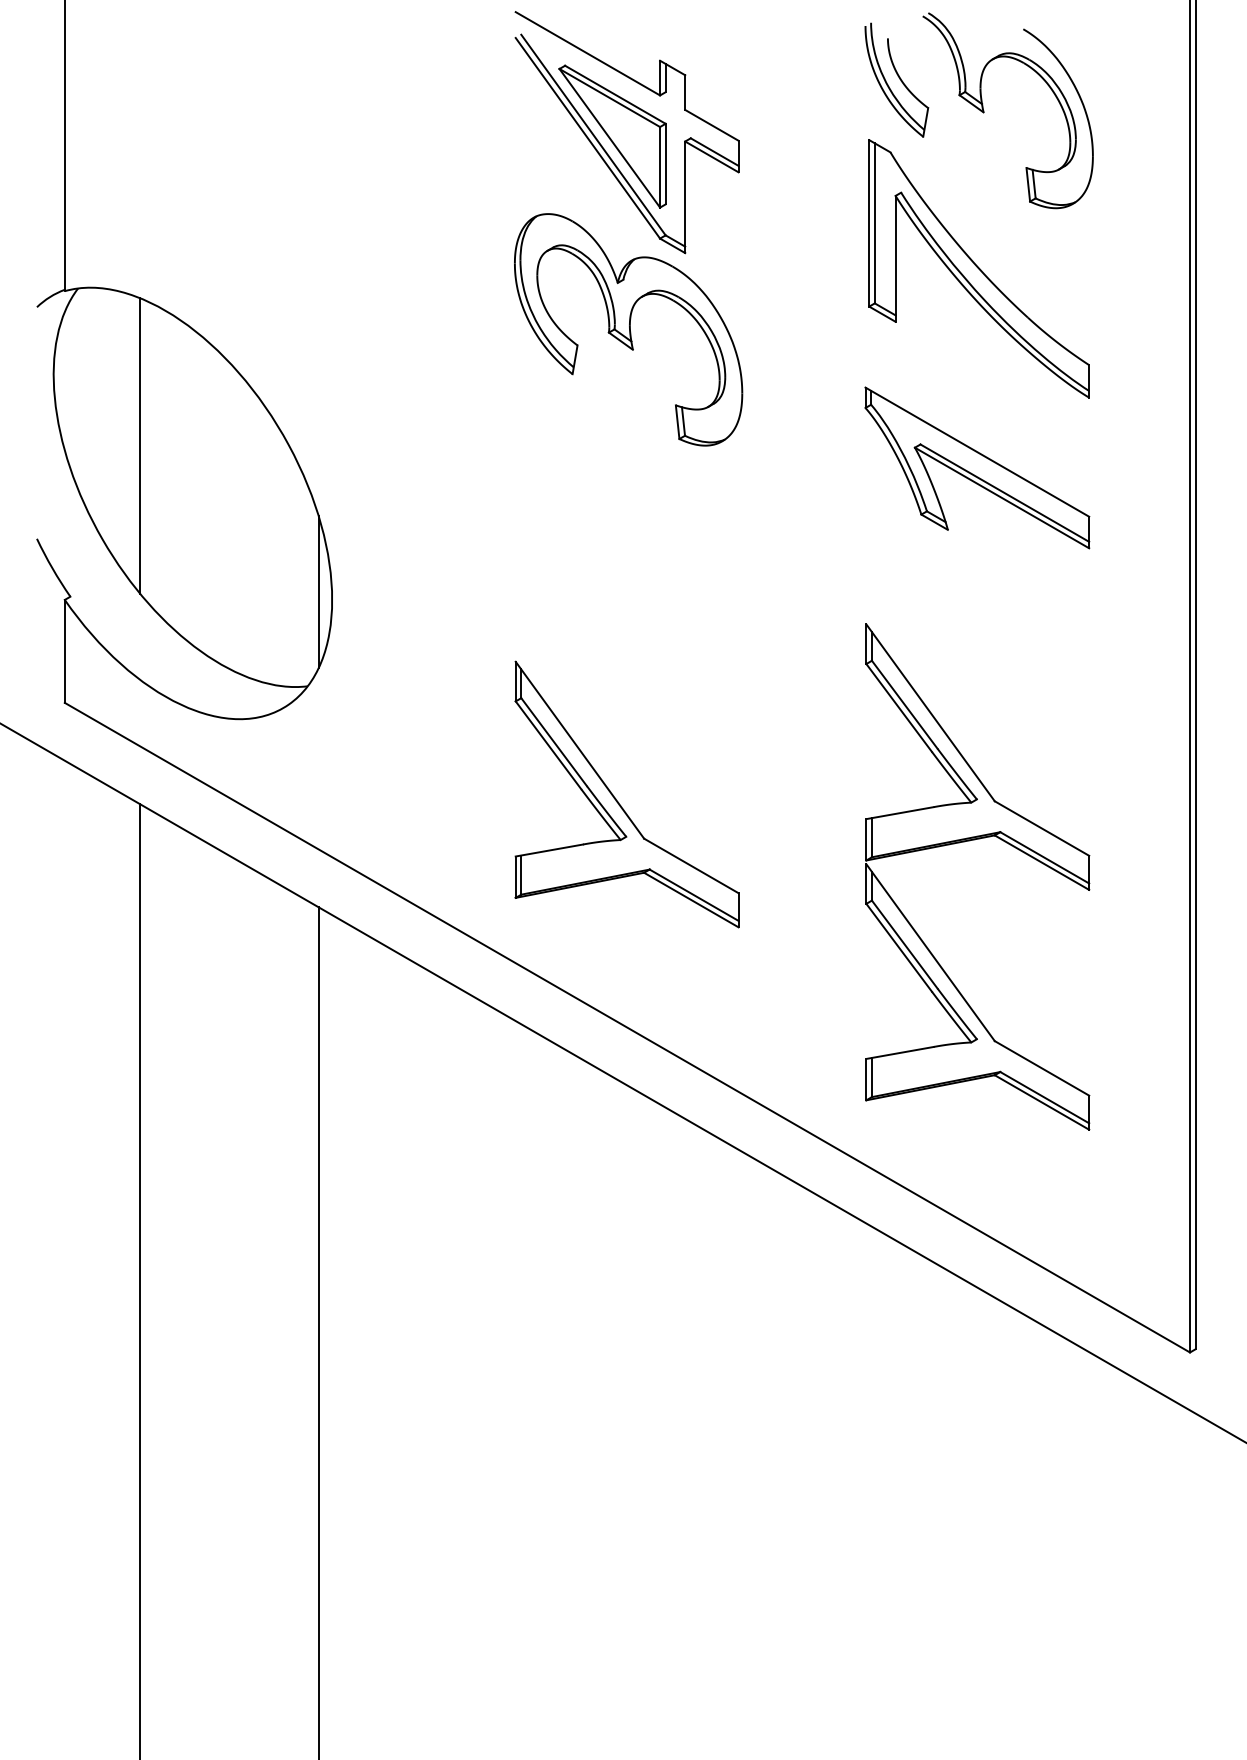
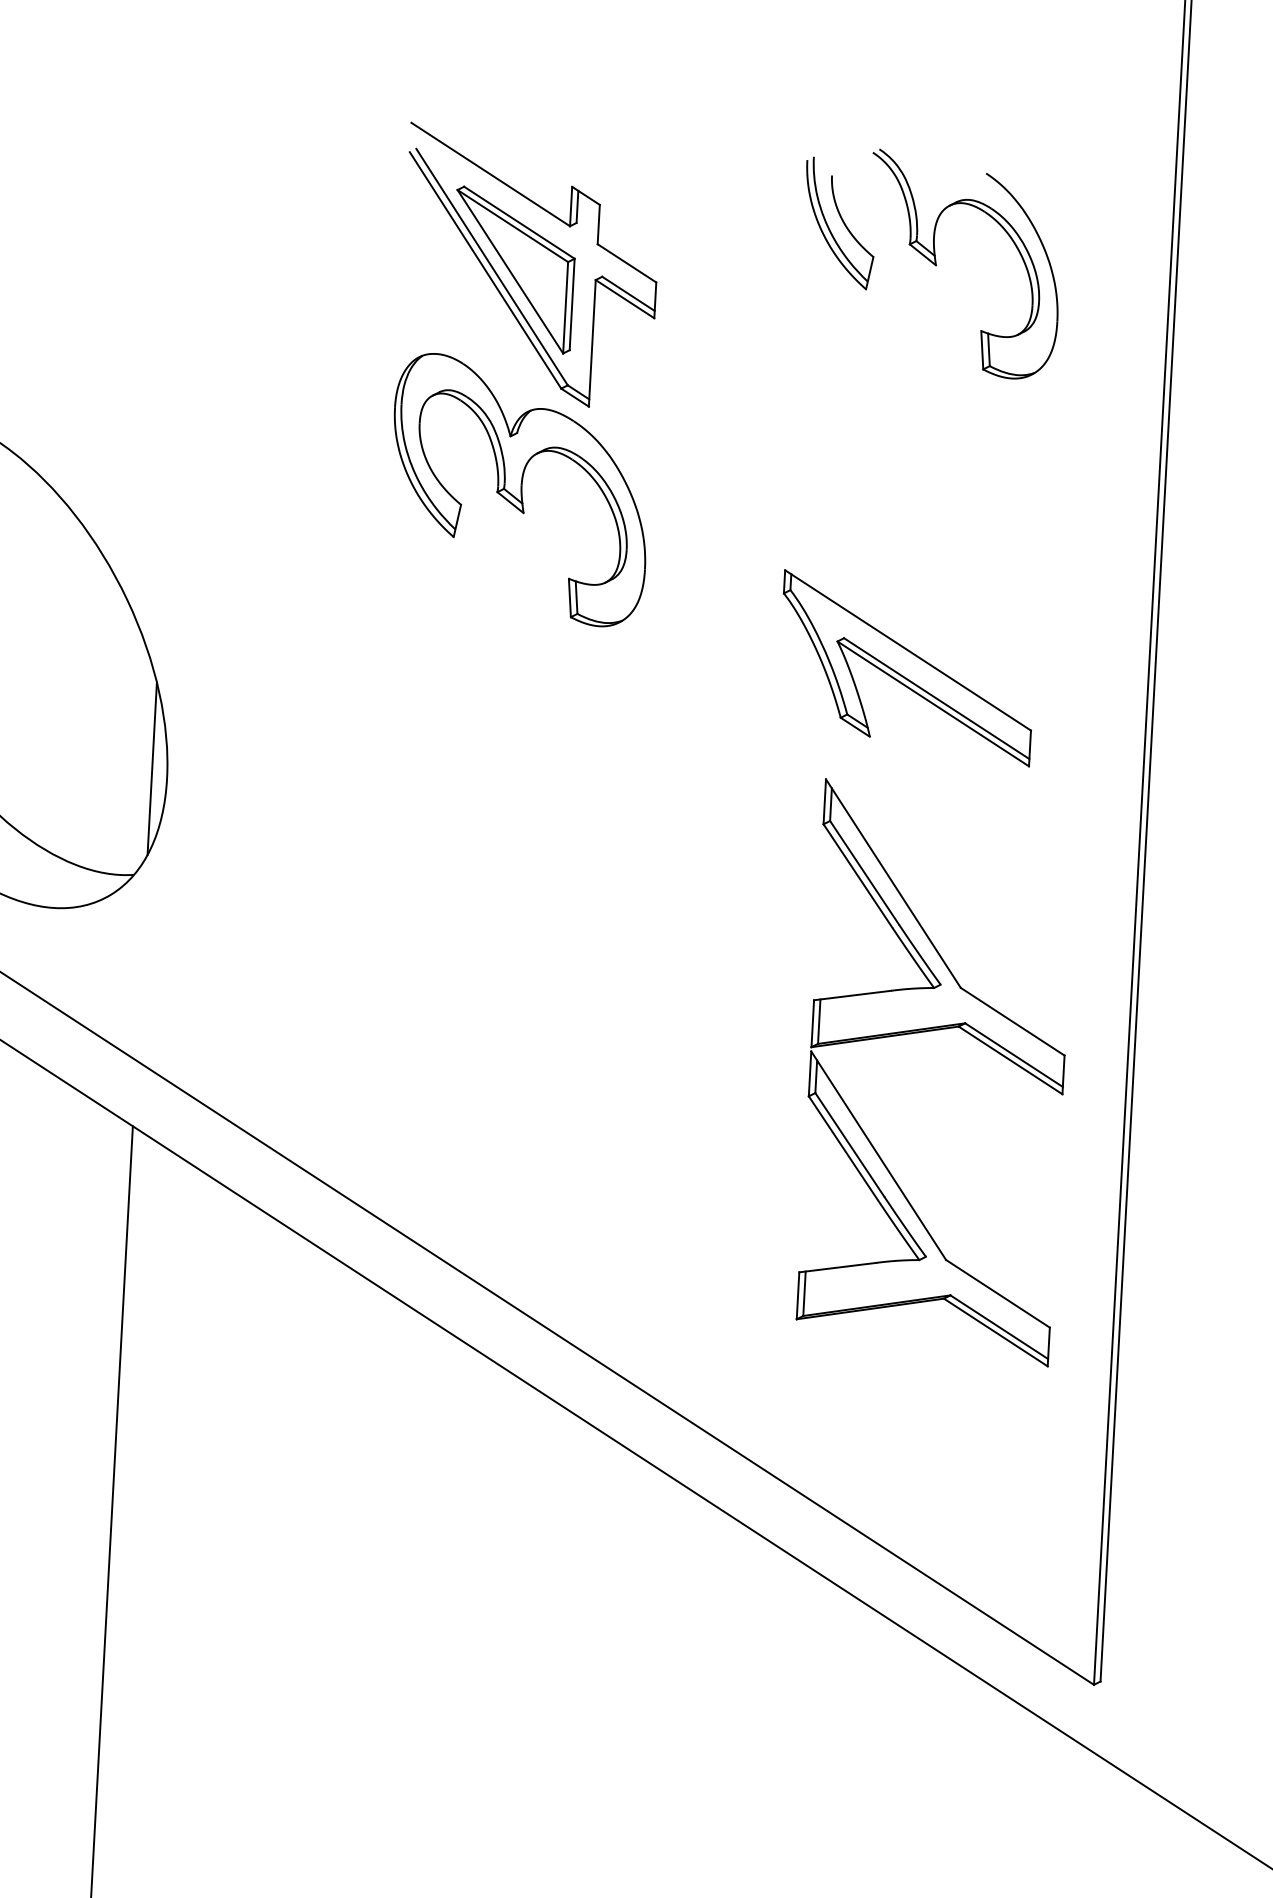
part: (978, 268) -> (920, 442), removed
part: (618, 801) -> (479, 1024), removed
part: (970, 841) -> (930, 1032), moved

